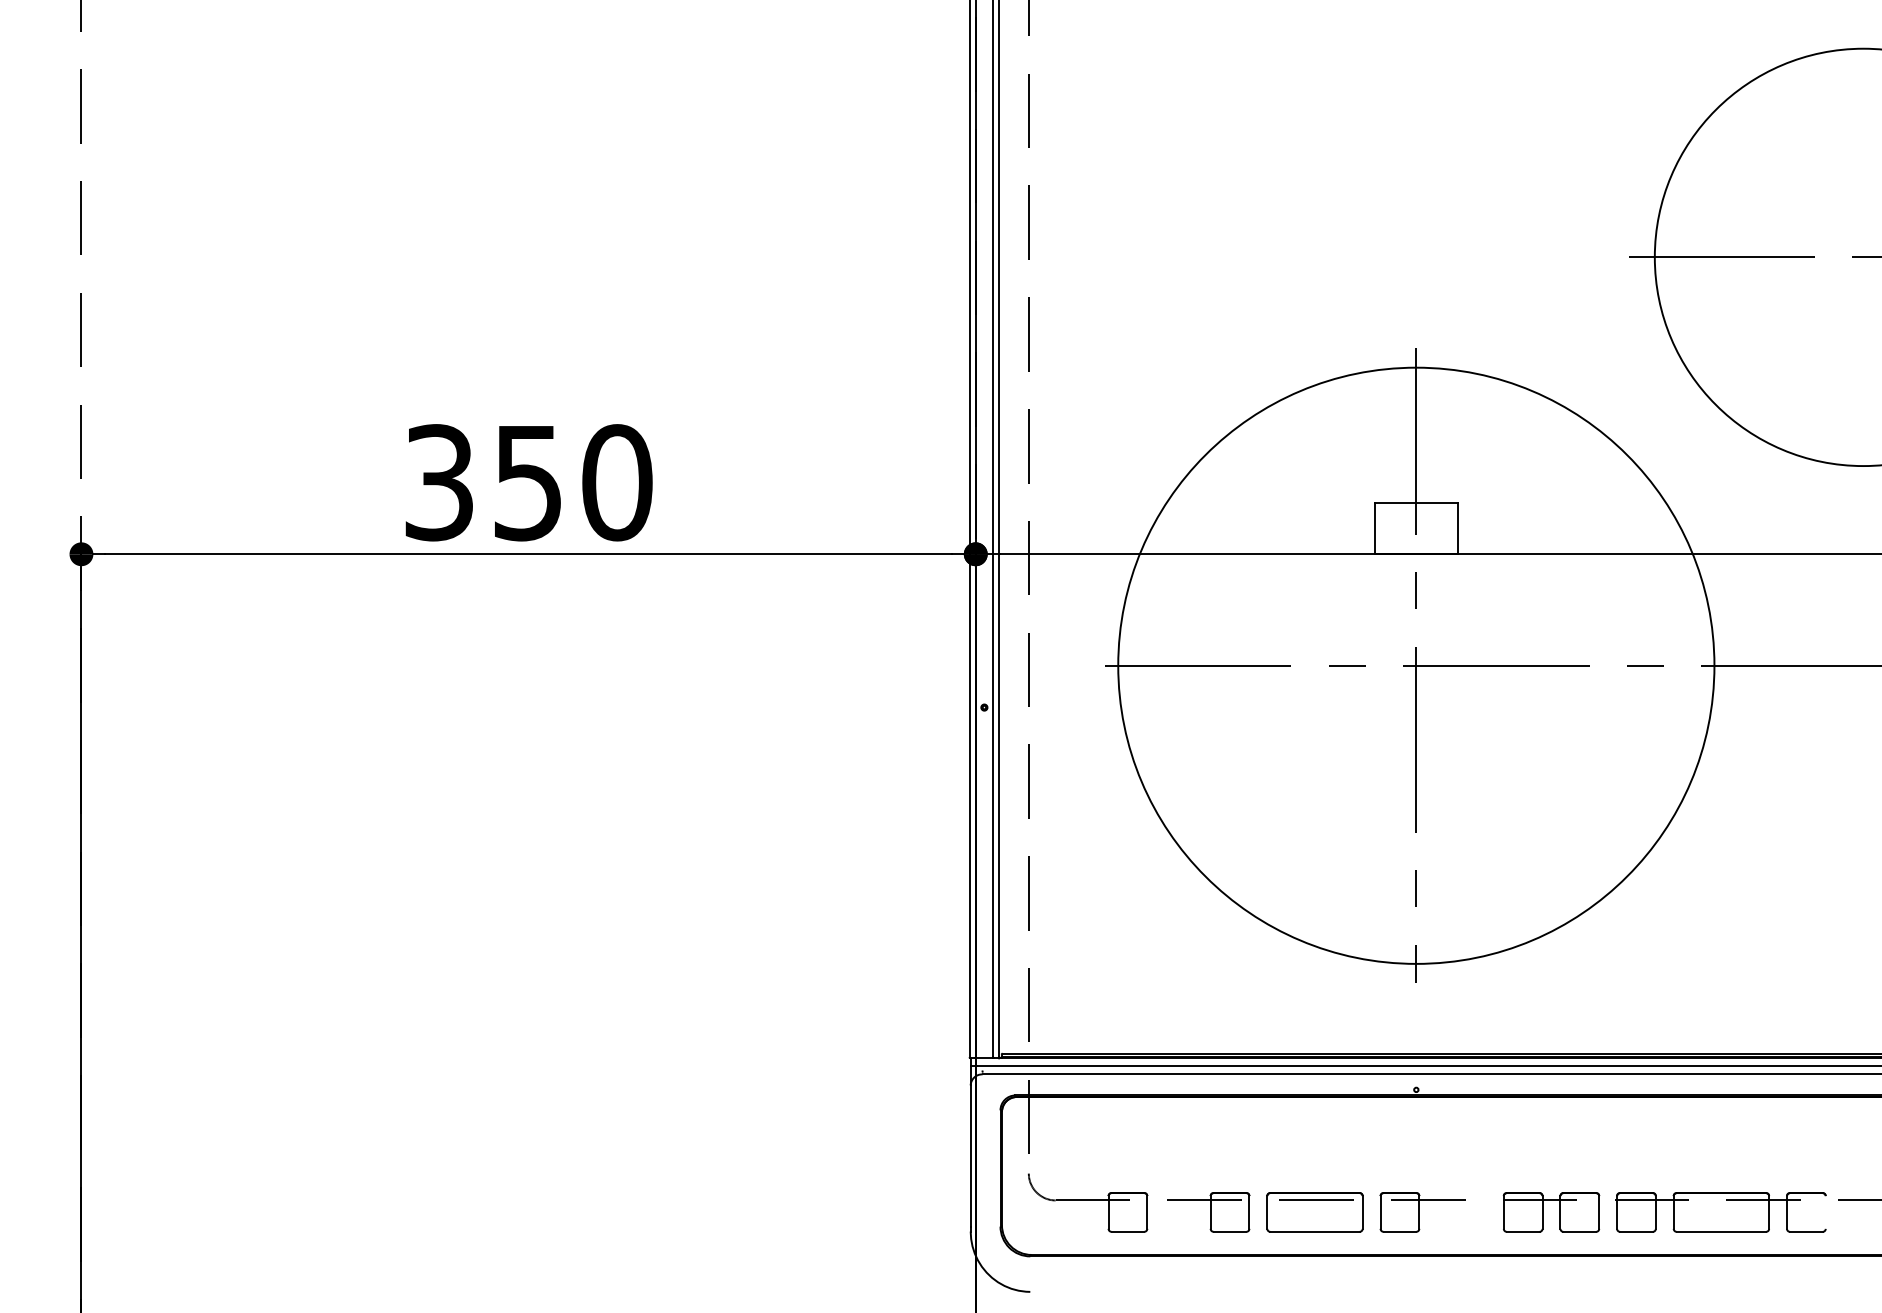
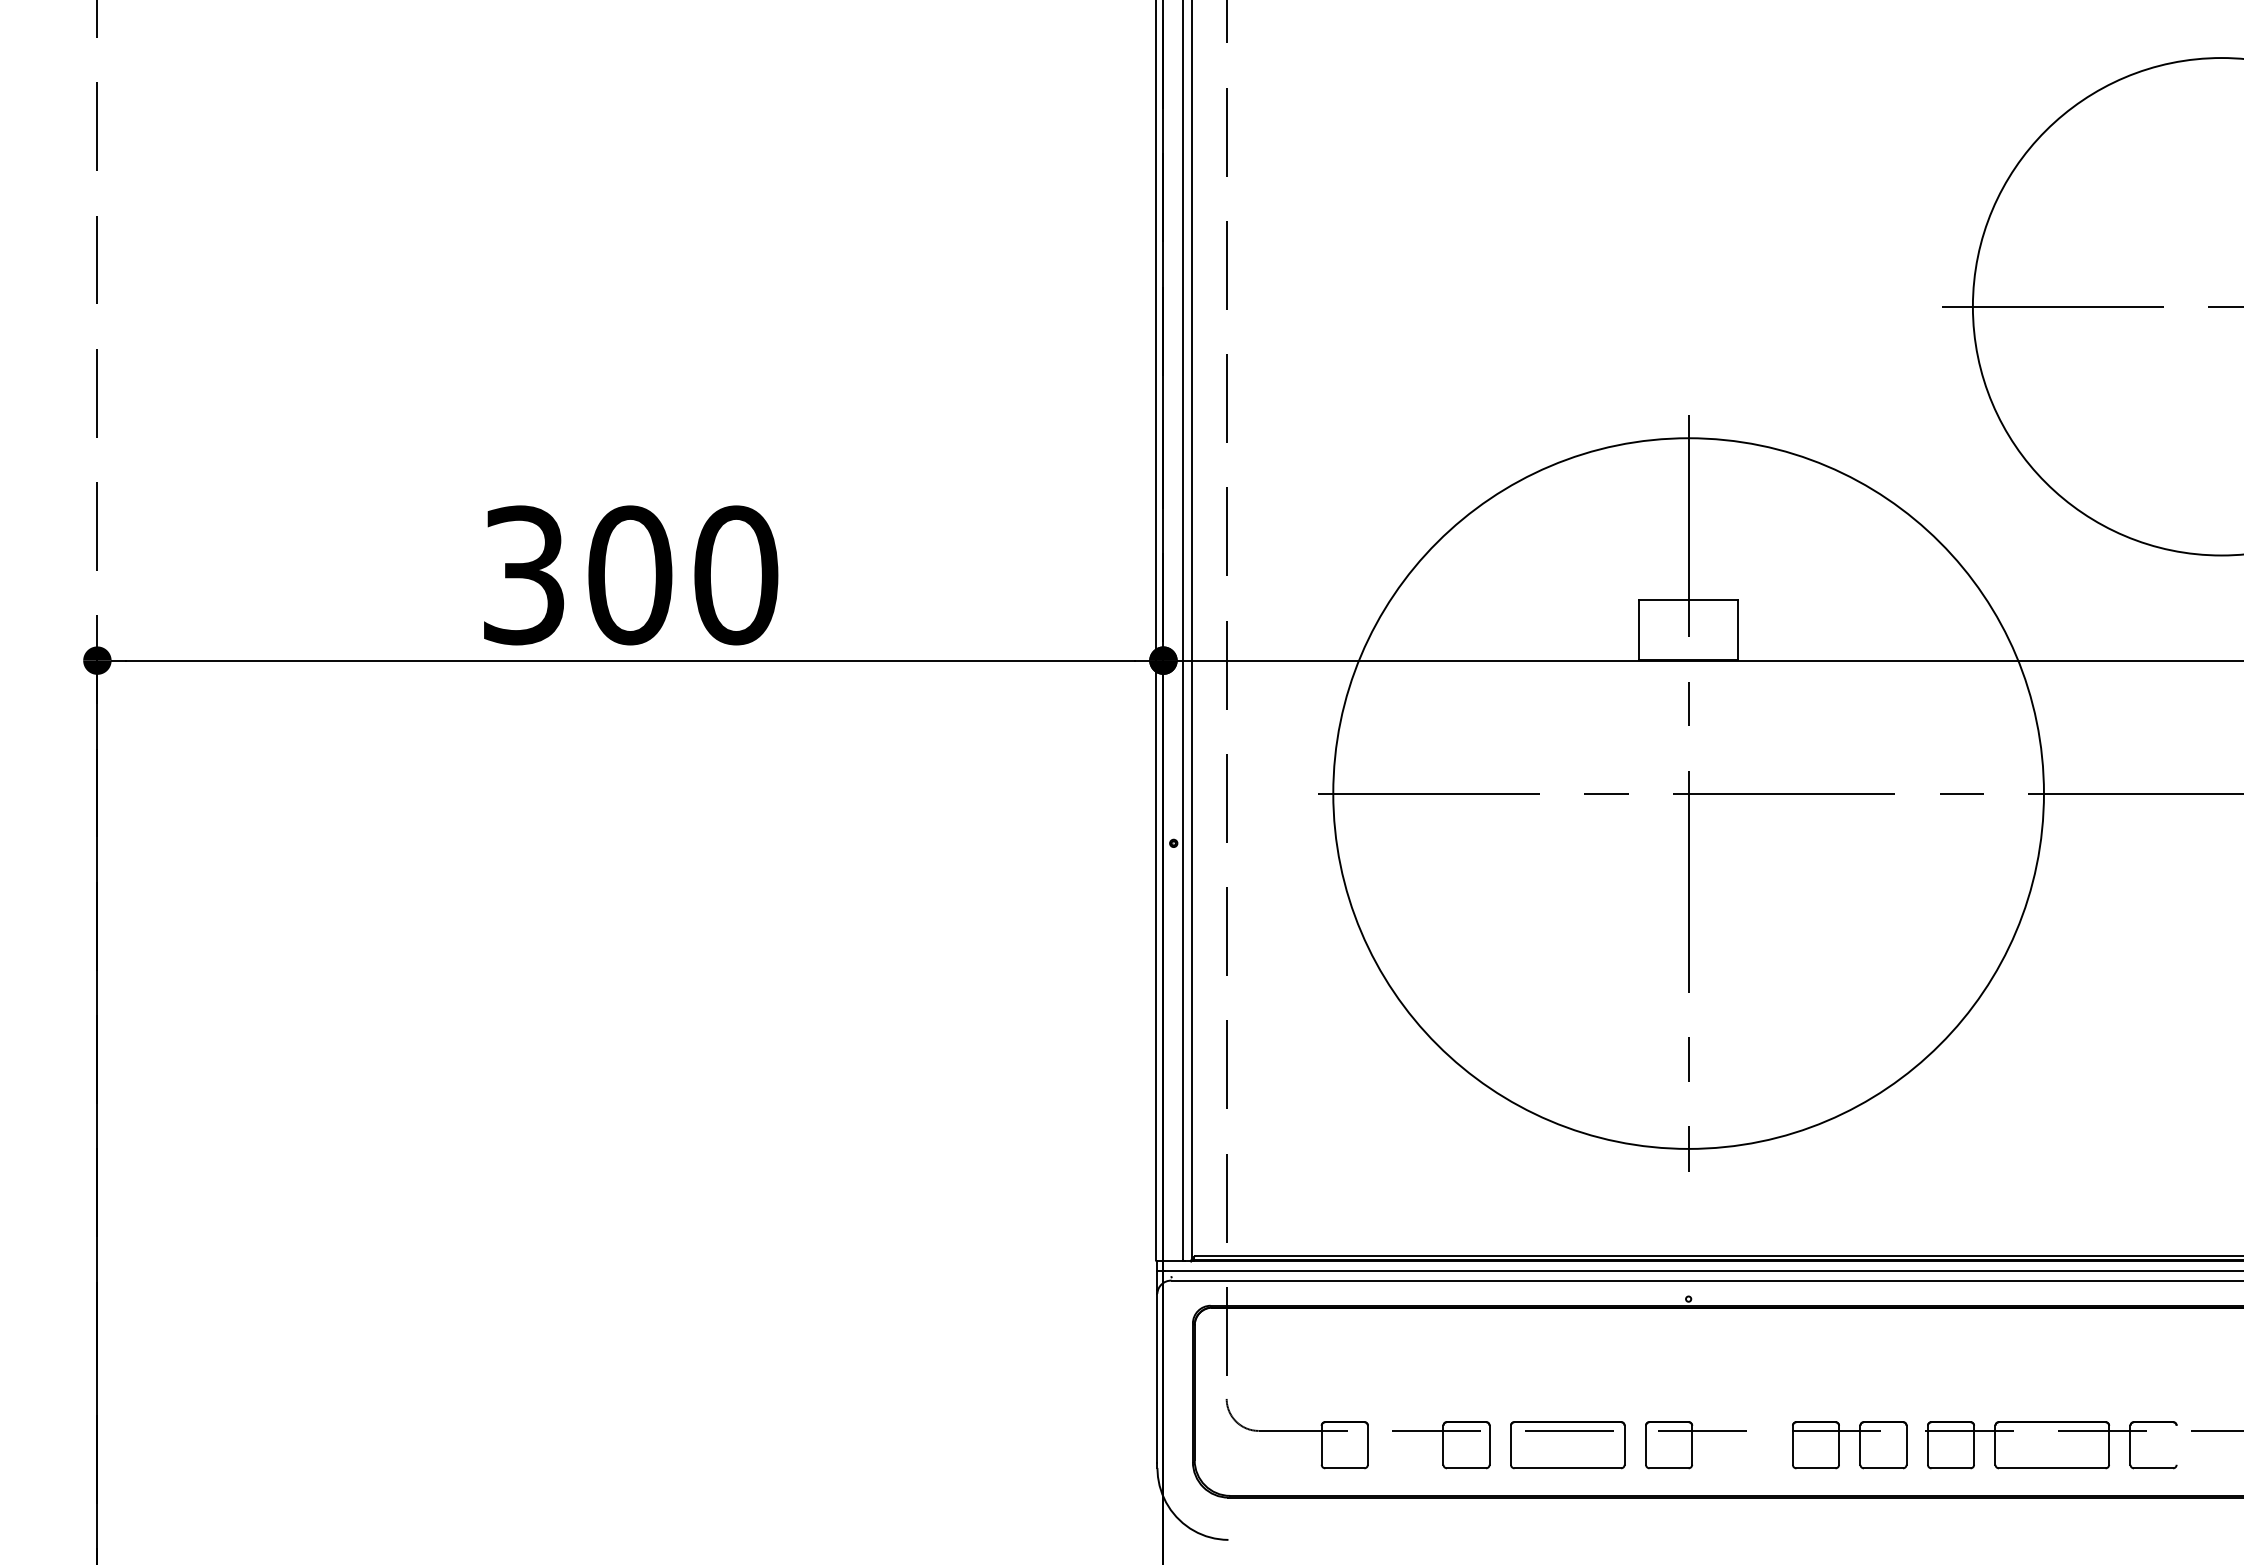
text: (528, 482) -> (630, 575), 350 -> 300

